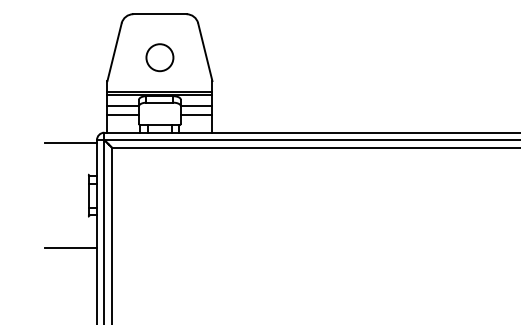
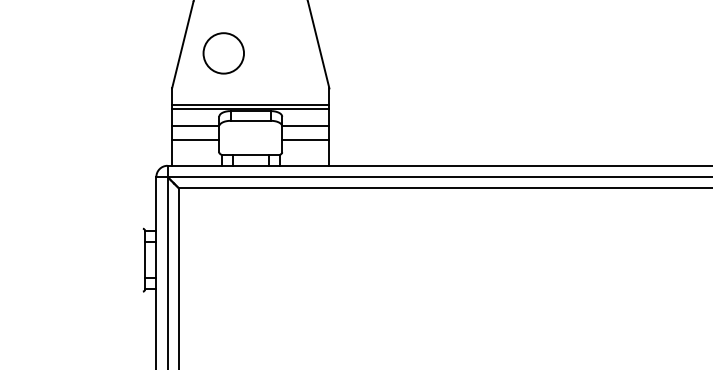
circle: (159, 57) -> (223, 53), moved
line: (70, 143) -> (116, 181), removed
line: (70, 248) -> (116, 339), removed

